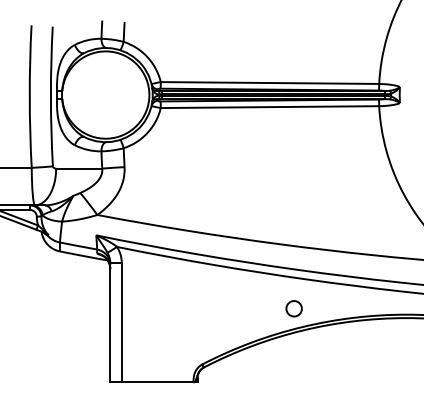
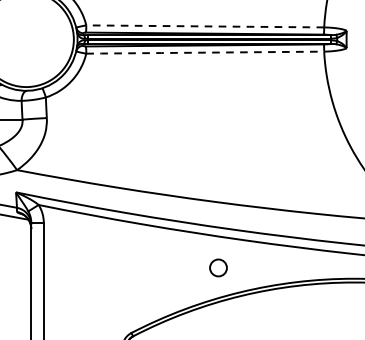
line: (271, 83) -> (206, 26), solid -> dashed
line: (268, 107) -> (203, 53), solid -> dashed
circle: (293, 308) -> (217, 267), moved

